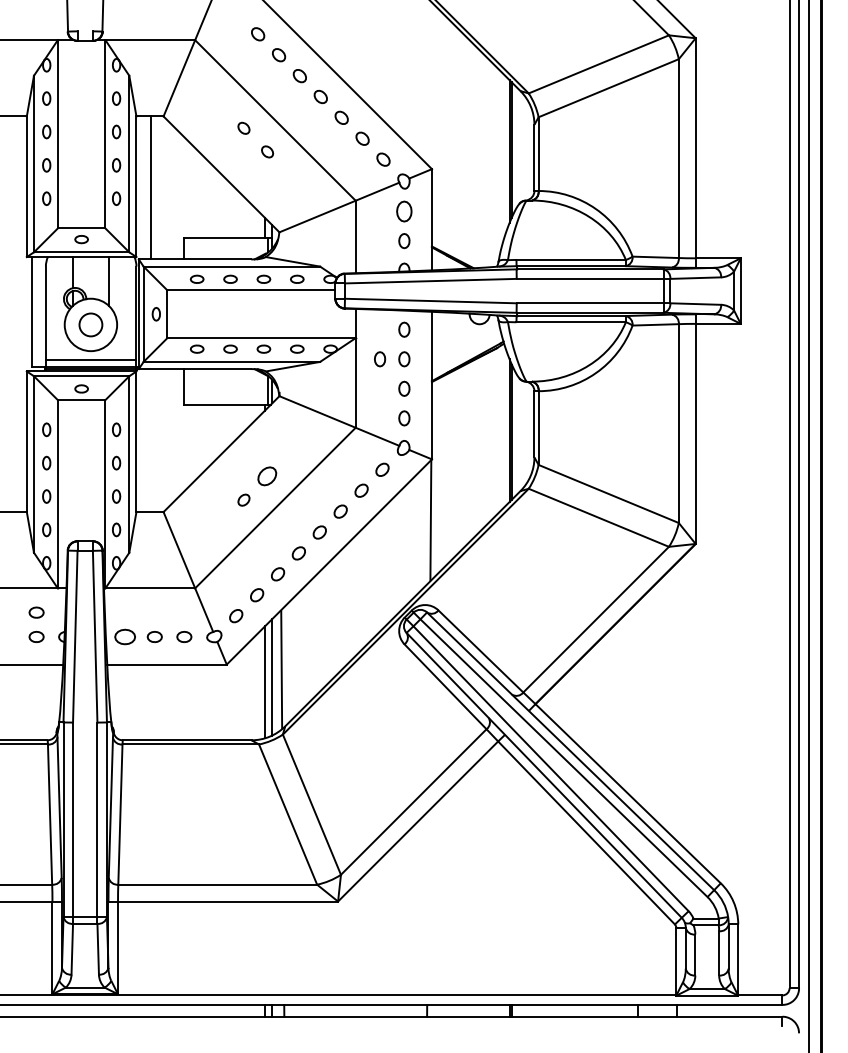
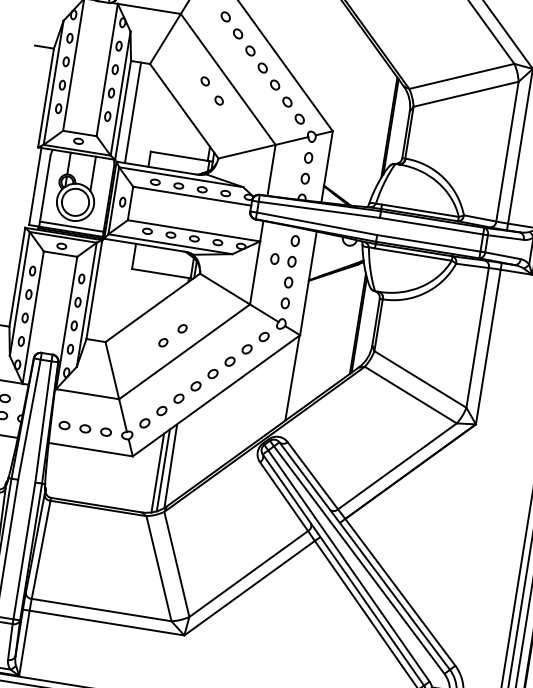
part: (404, 211) -> (308, 157), size x0.71
circle: (90, 324) -> (75, 202), size x1.67
part: (267, 476) -> (182, 328), size x0.62
part: (125, 636) -> (64, 425), size x0.71

